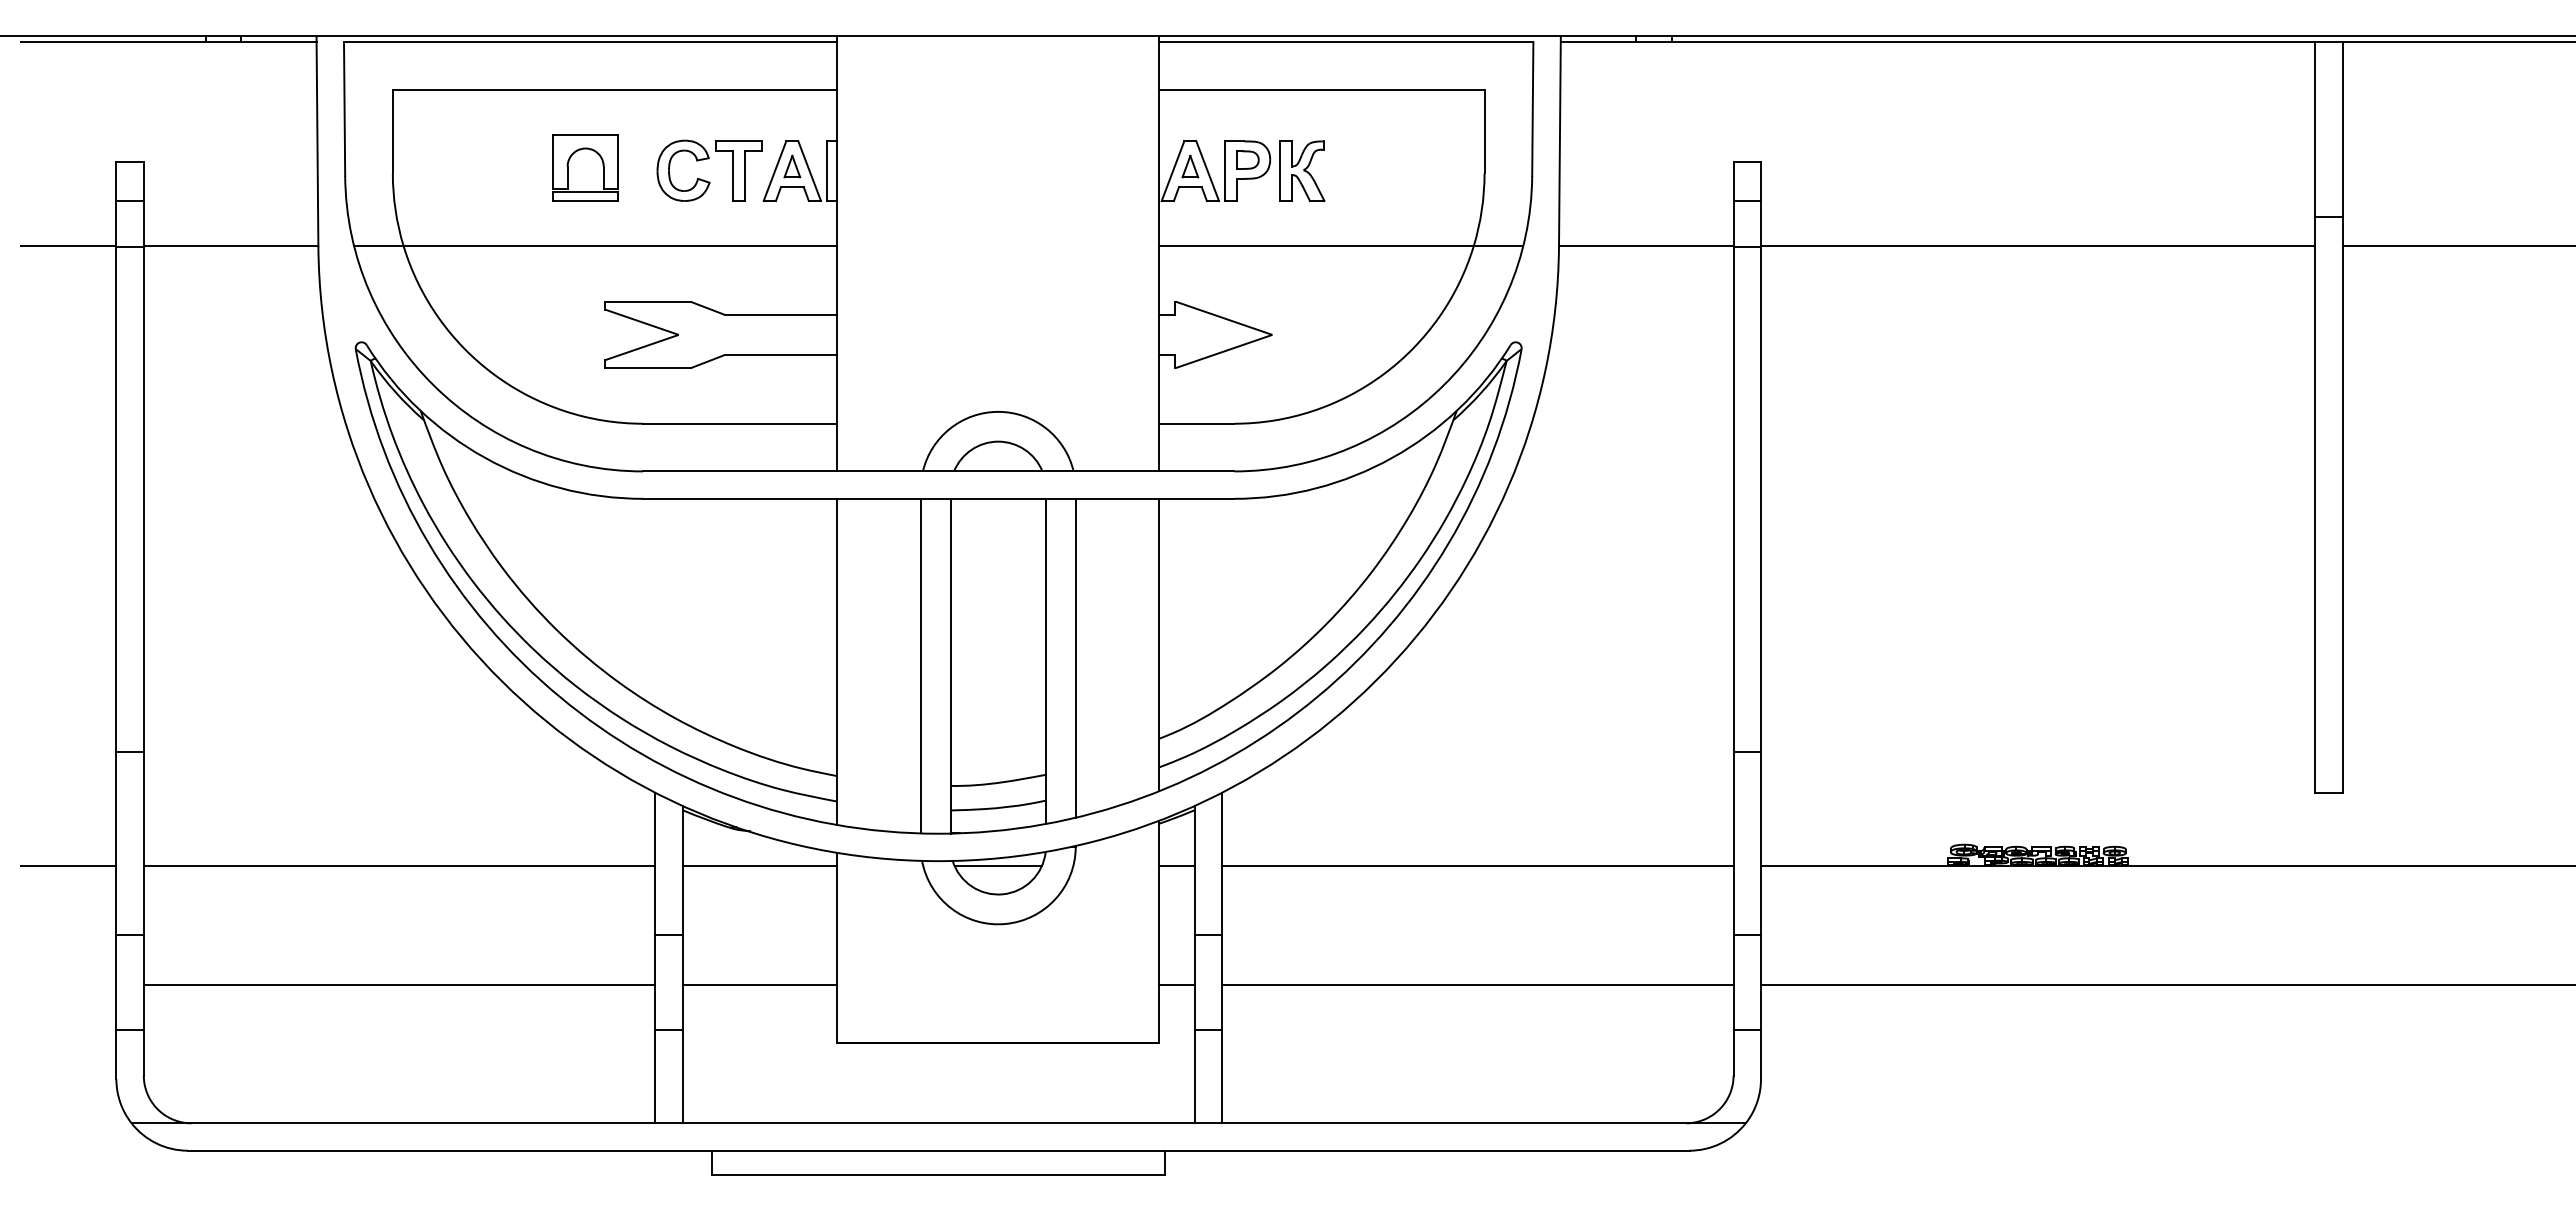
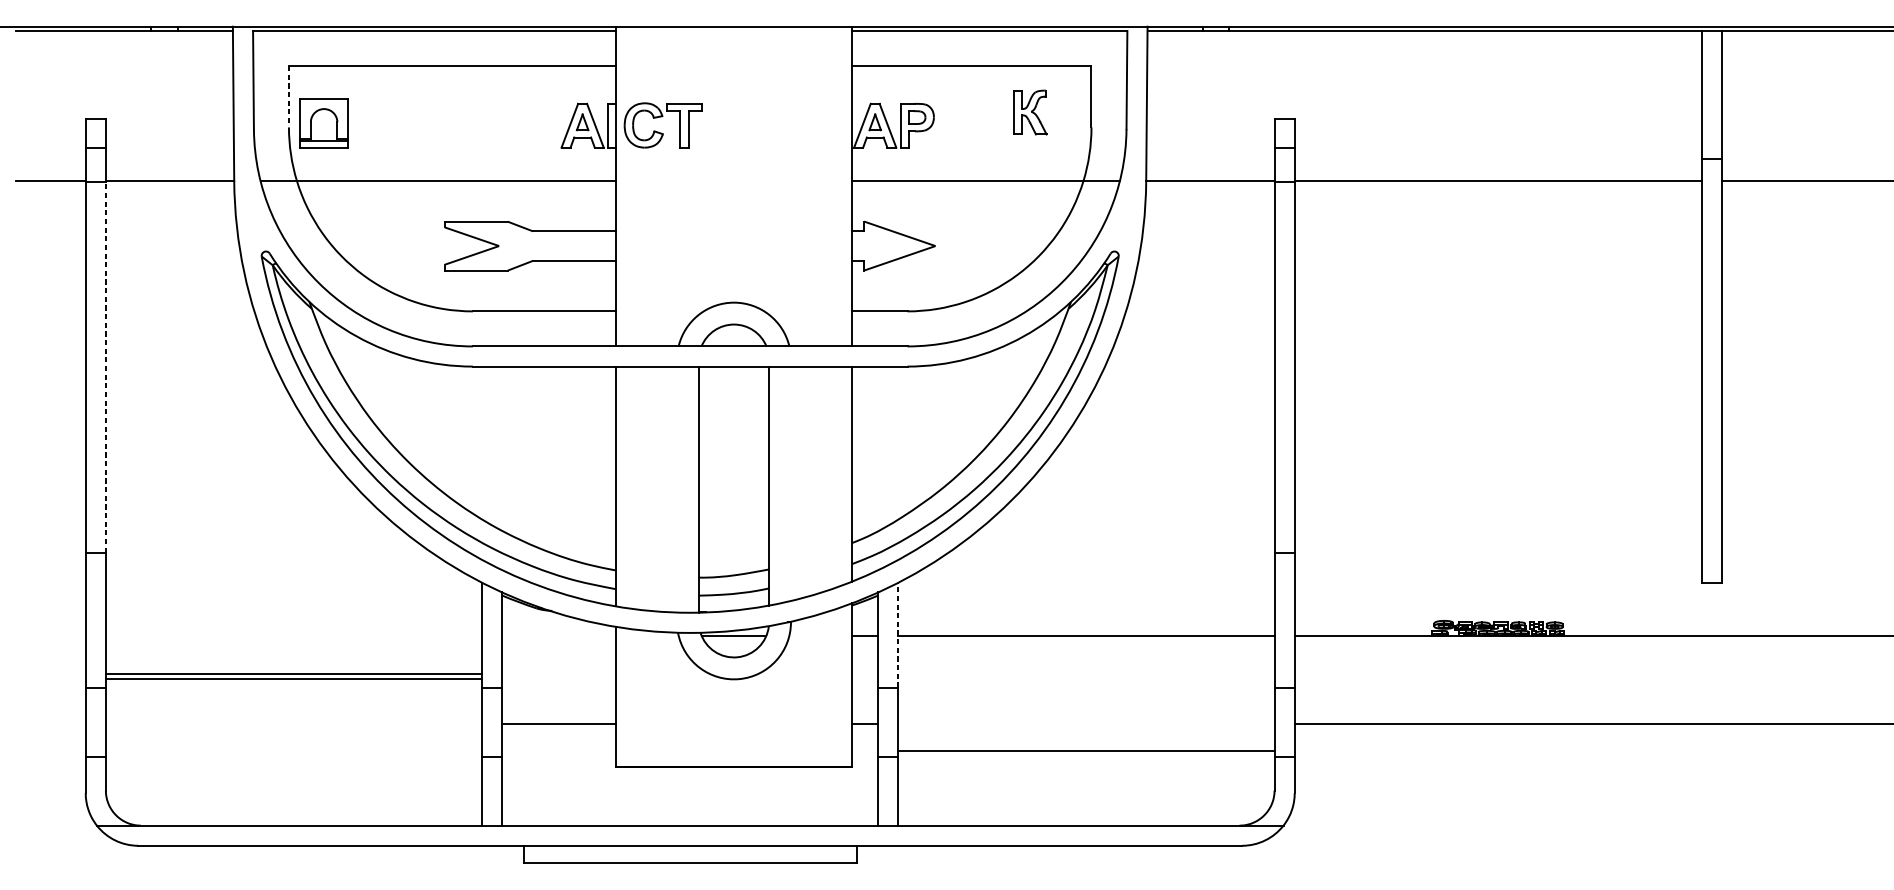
line: (392, 131) -> (288, 96), solid -> dashed
part: (569, 162) -> (312, 119), moved
part: (1302, 170) -> (1030, 111), moved
part: (706, 180) -> (660, 132), moved
line: (143, 499) -> (105, 367), solid -> dashed
line: (1075, 657) -> (790, 483), removed
line: (920, 665) -> (676, 489), removed
line: (1221, 863) -> (898, 634), solid -> dashed
line: (68, 865) -> (50, 636), removed
line: (399, 865) -> (293, 673), moved
line: (759, 865) -> (558, 636), removed
line: (399, 985) -> (293, 679), moved
line: (1477, 985) -> (1086, 751), moved

